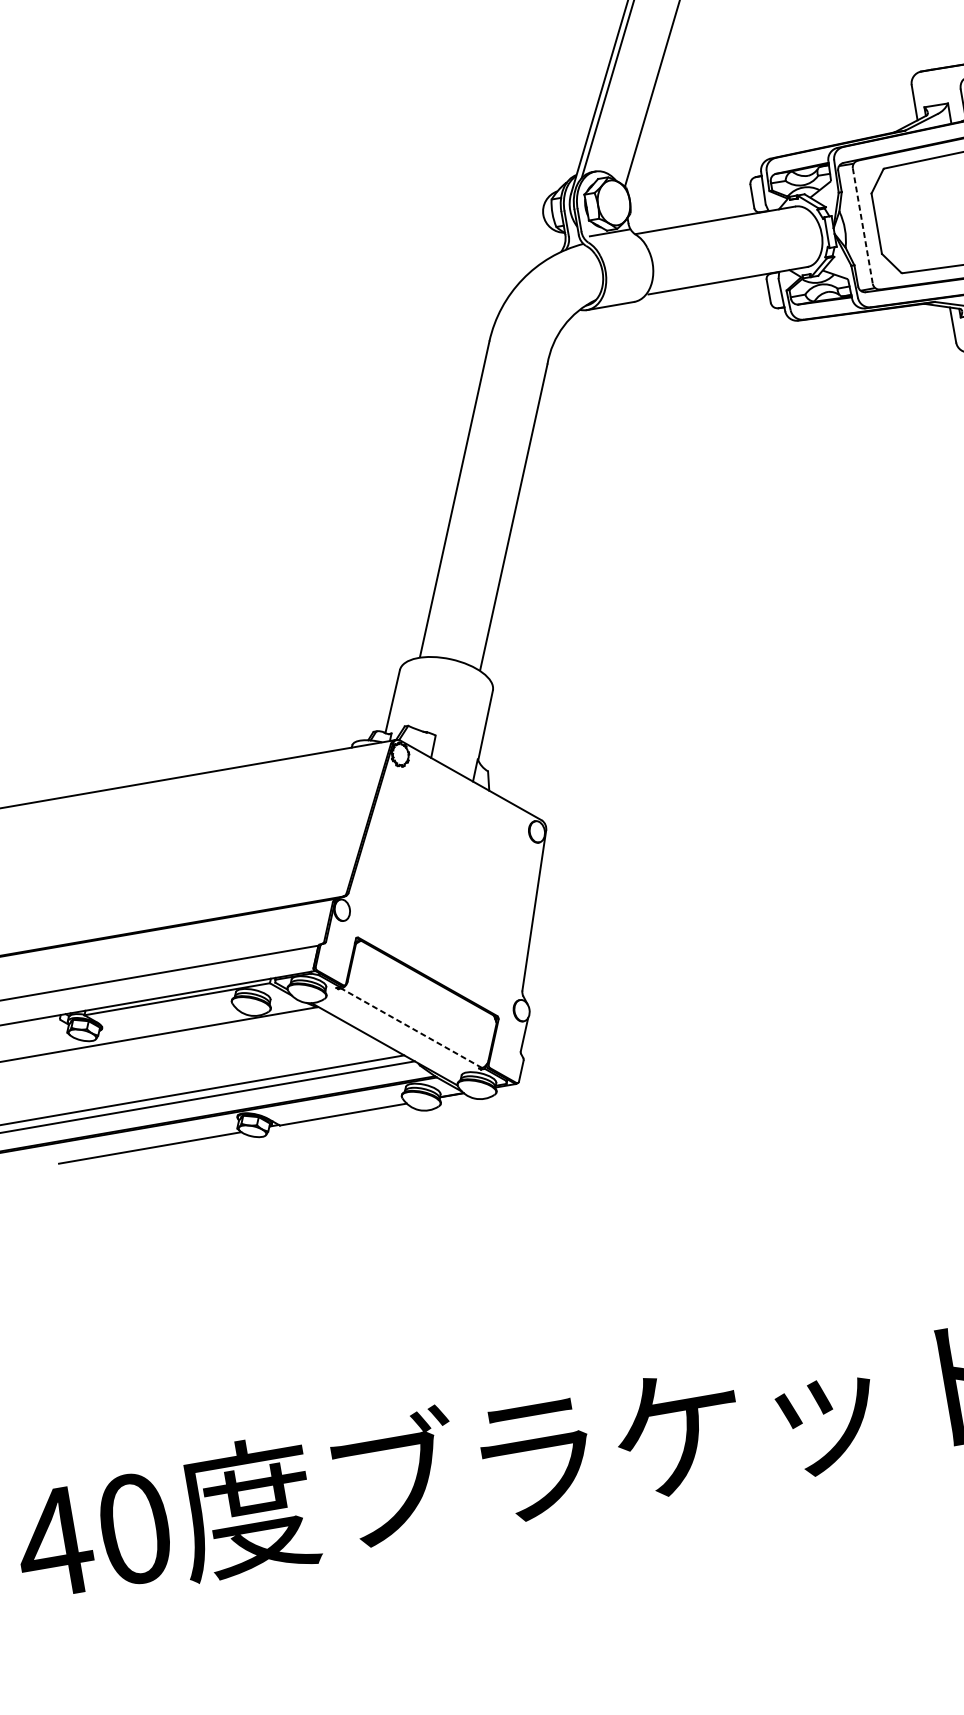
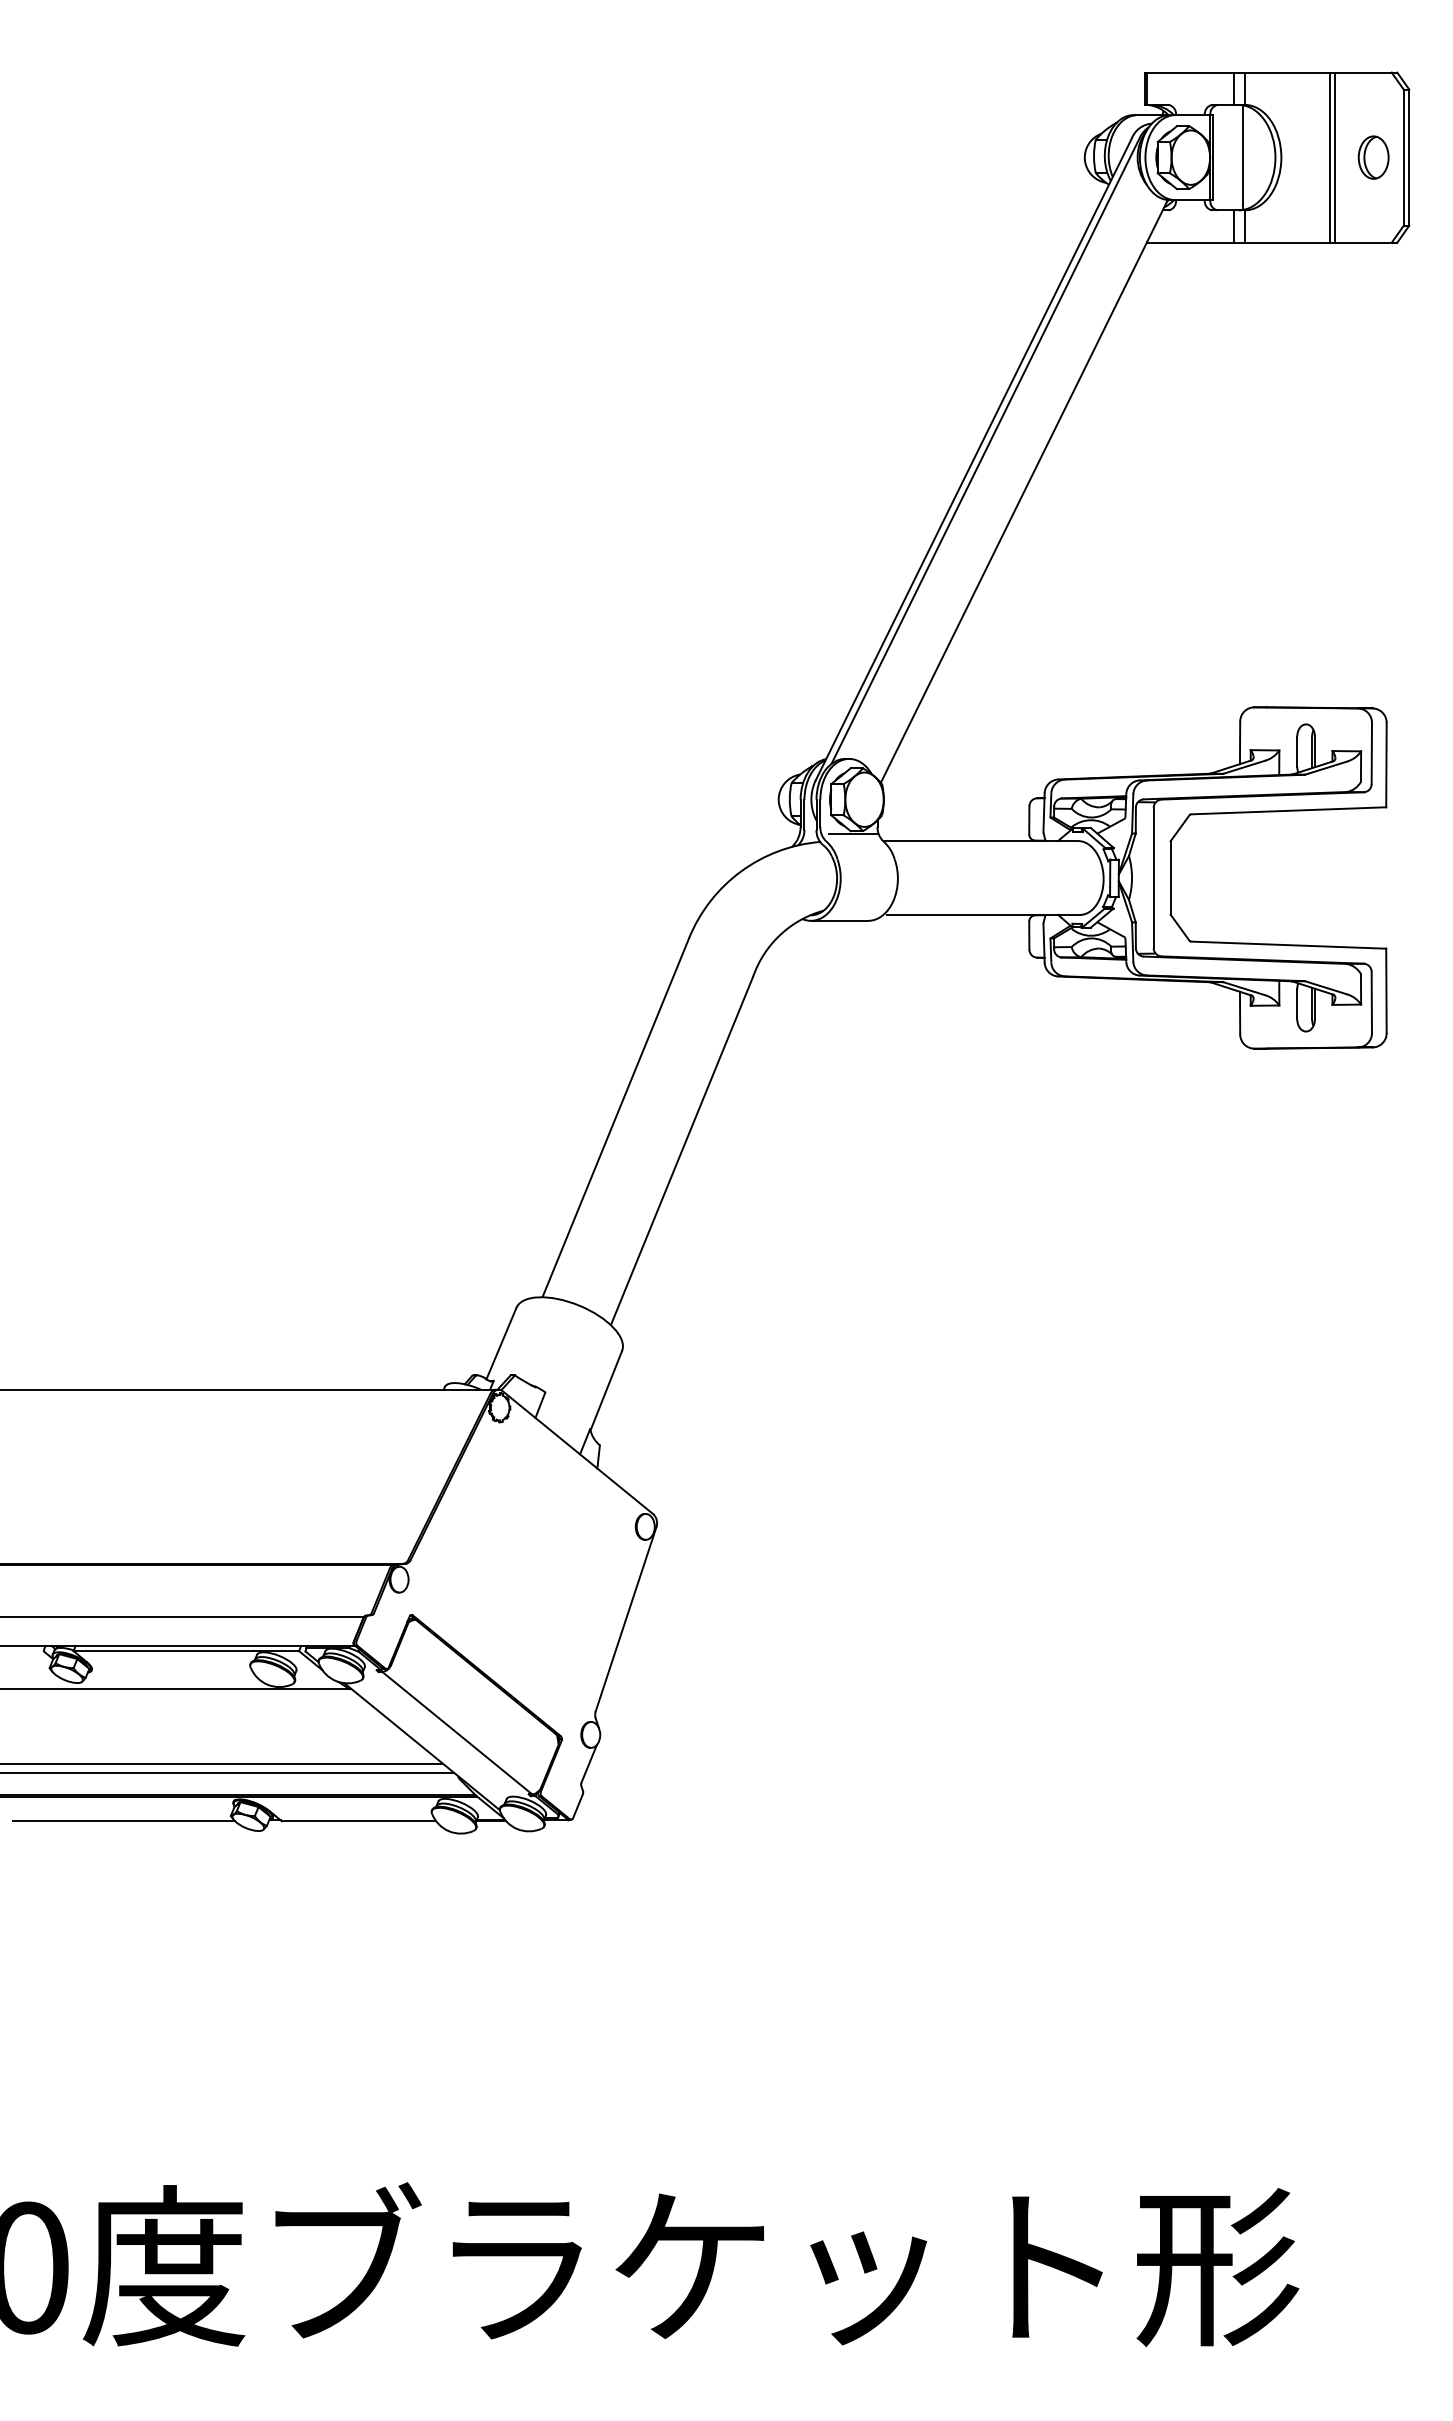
line: (862, 226) -> (1153, 878), dashed -> solid
line: (411, 1028) -> (457, 1733), dashed -> solid

